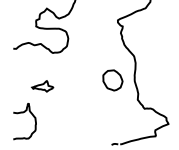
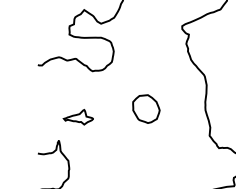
part: (112, 80) -> (145, 109), moved

